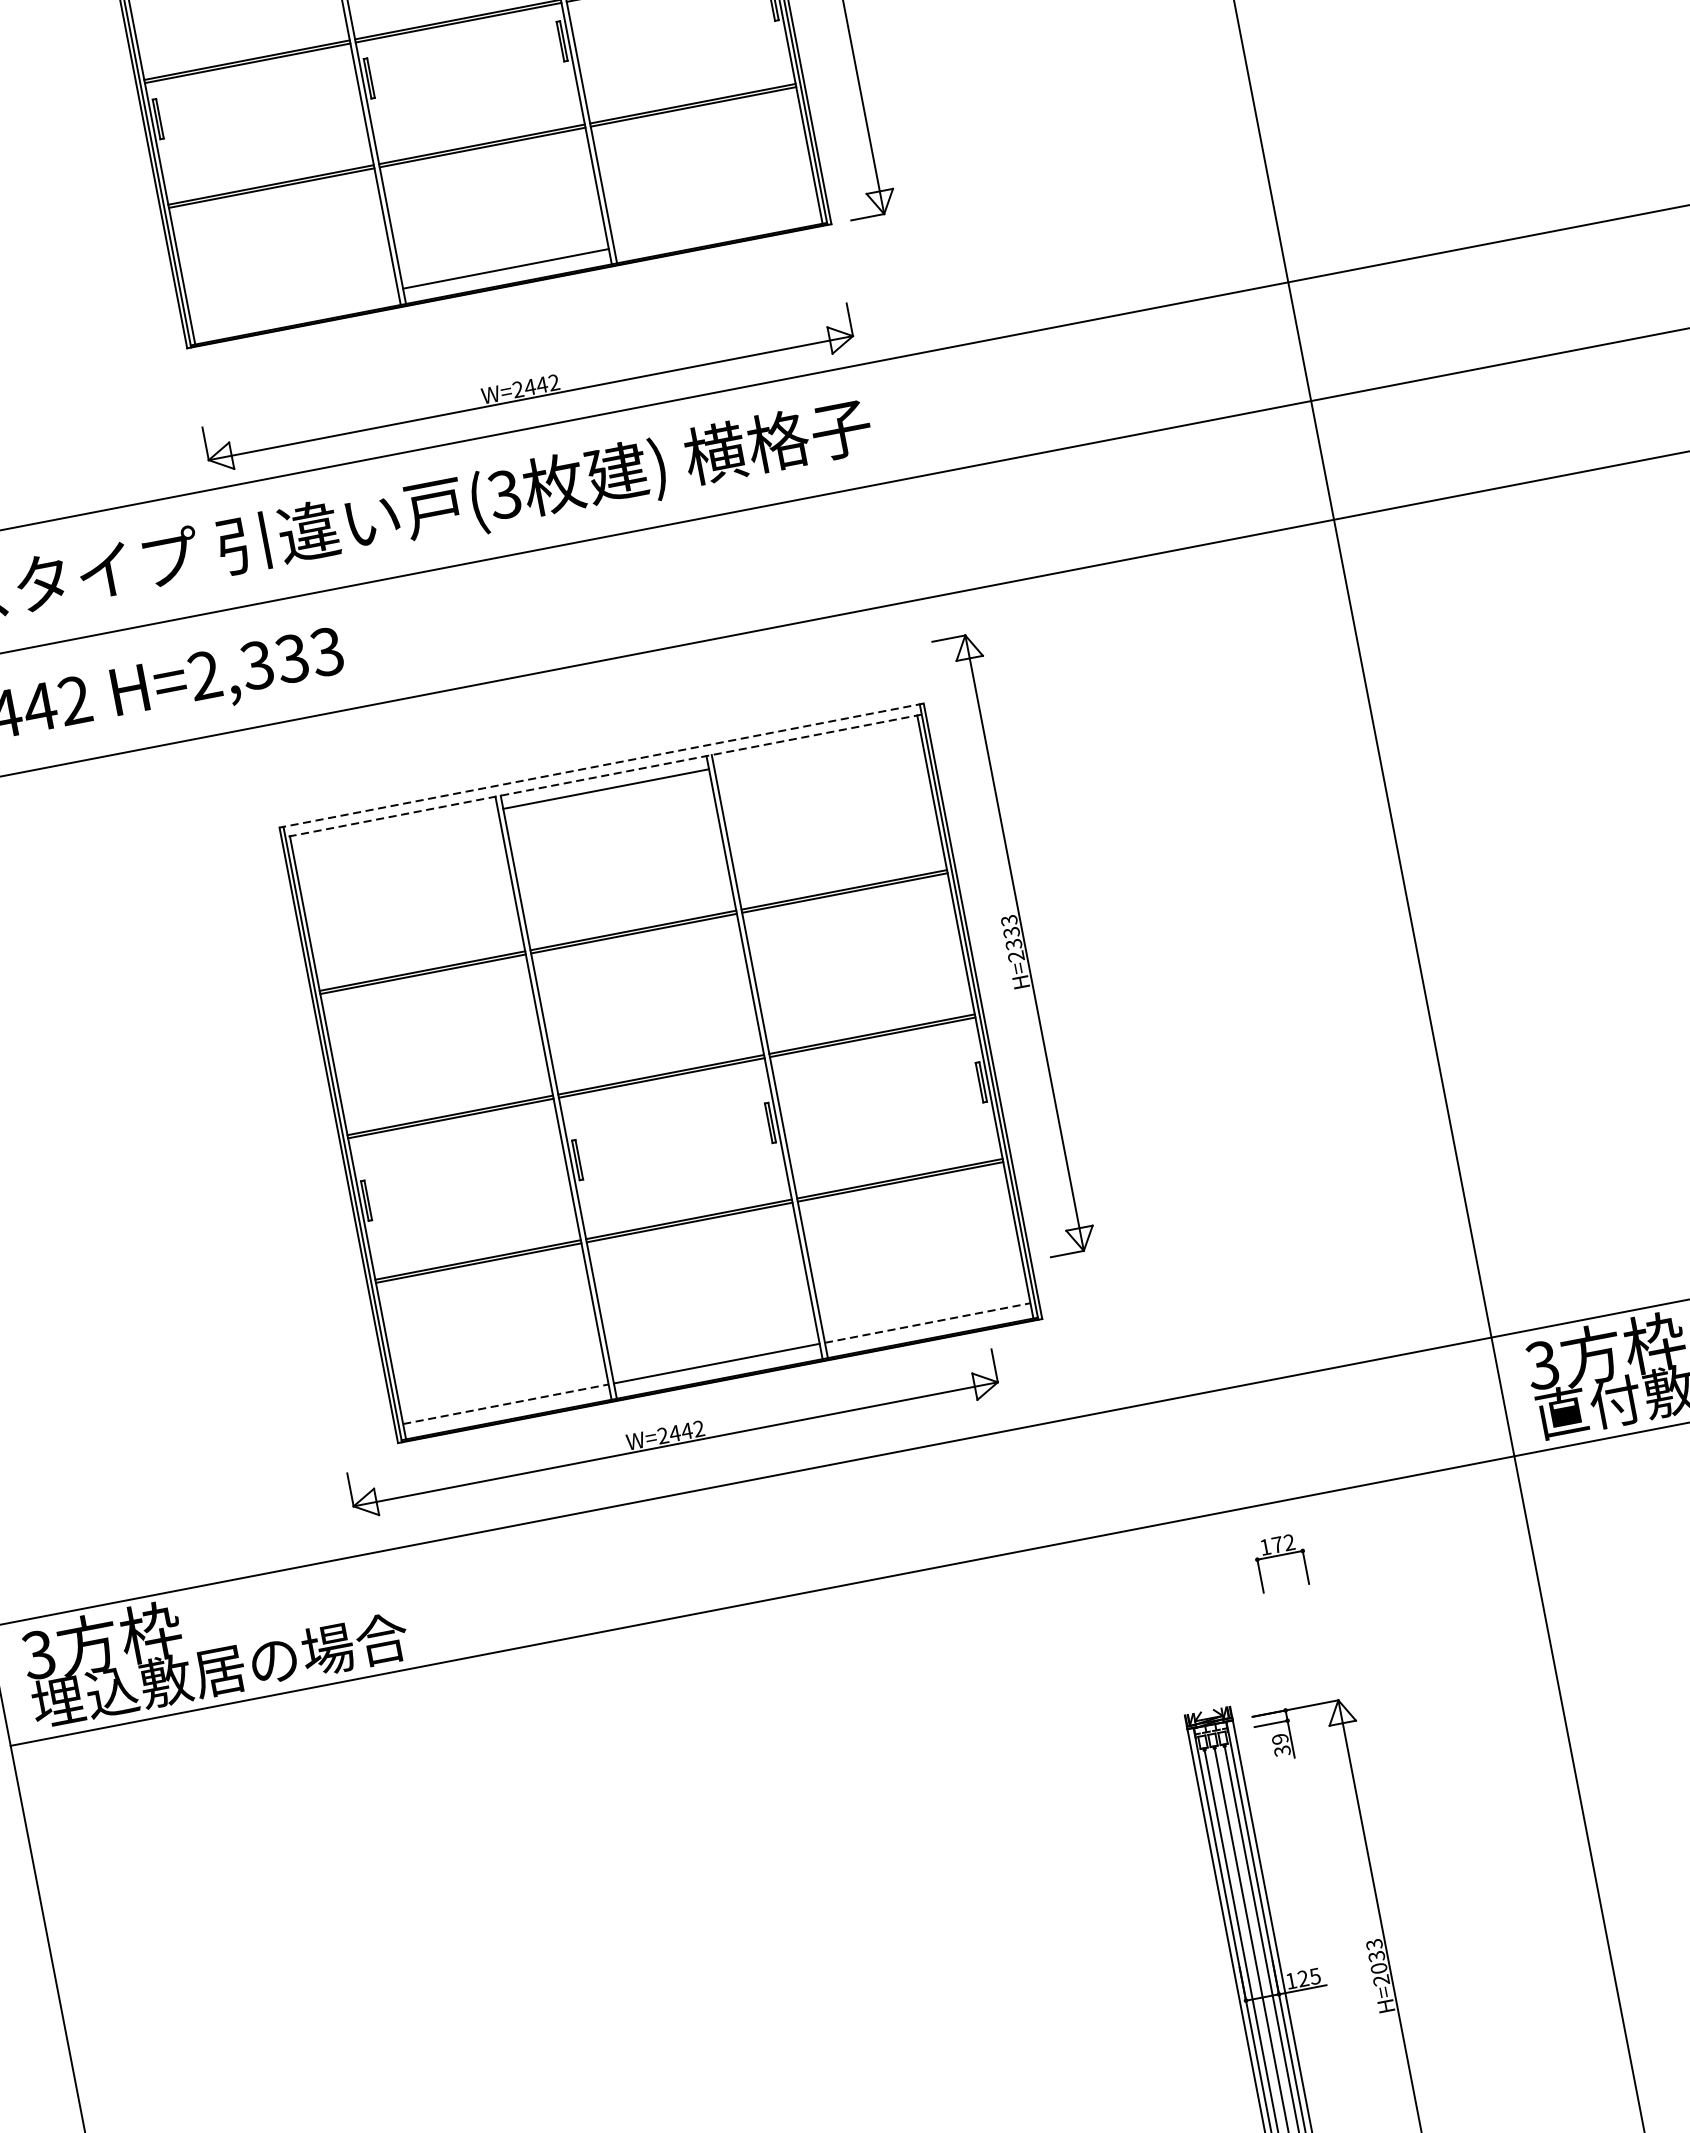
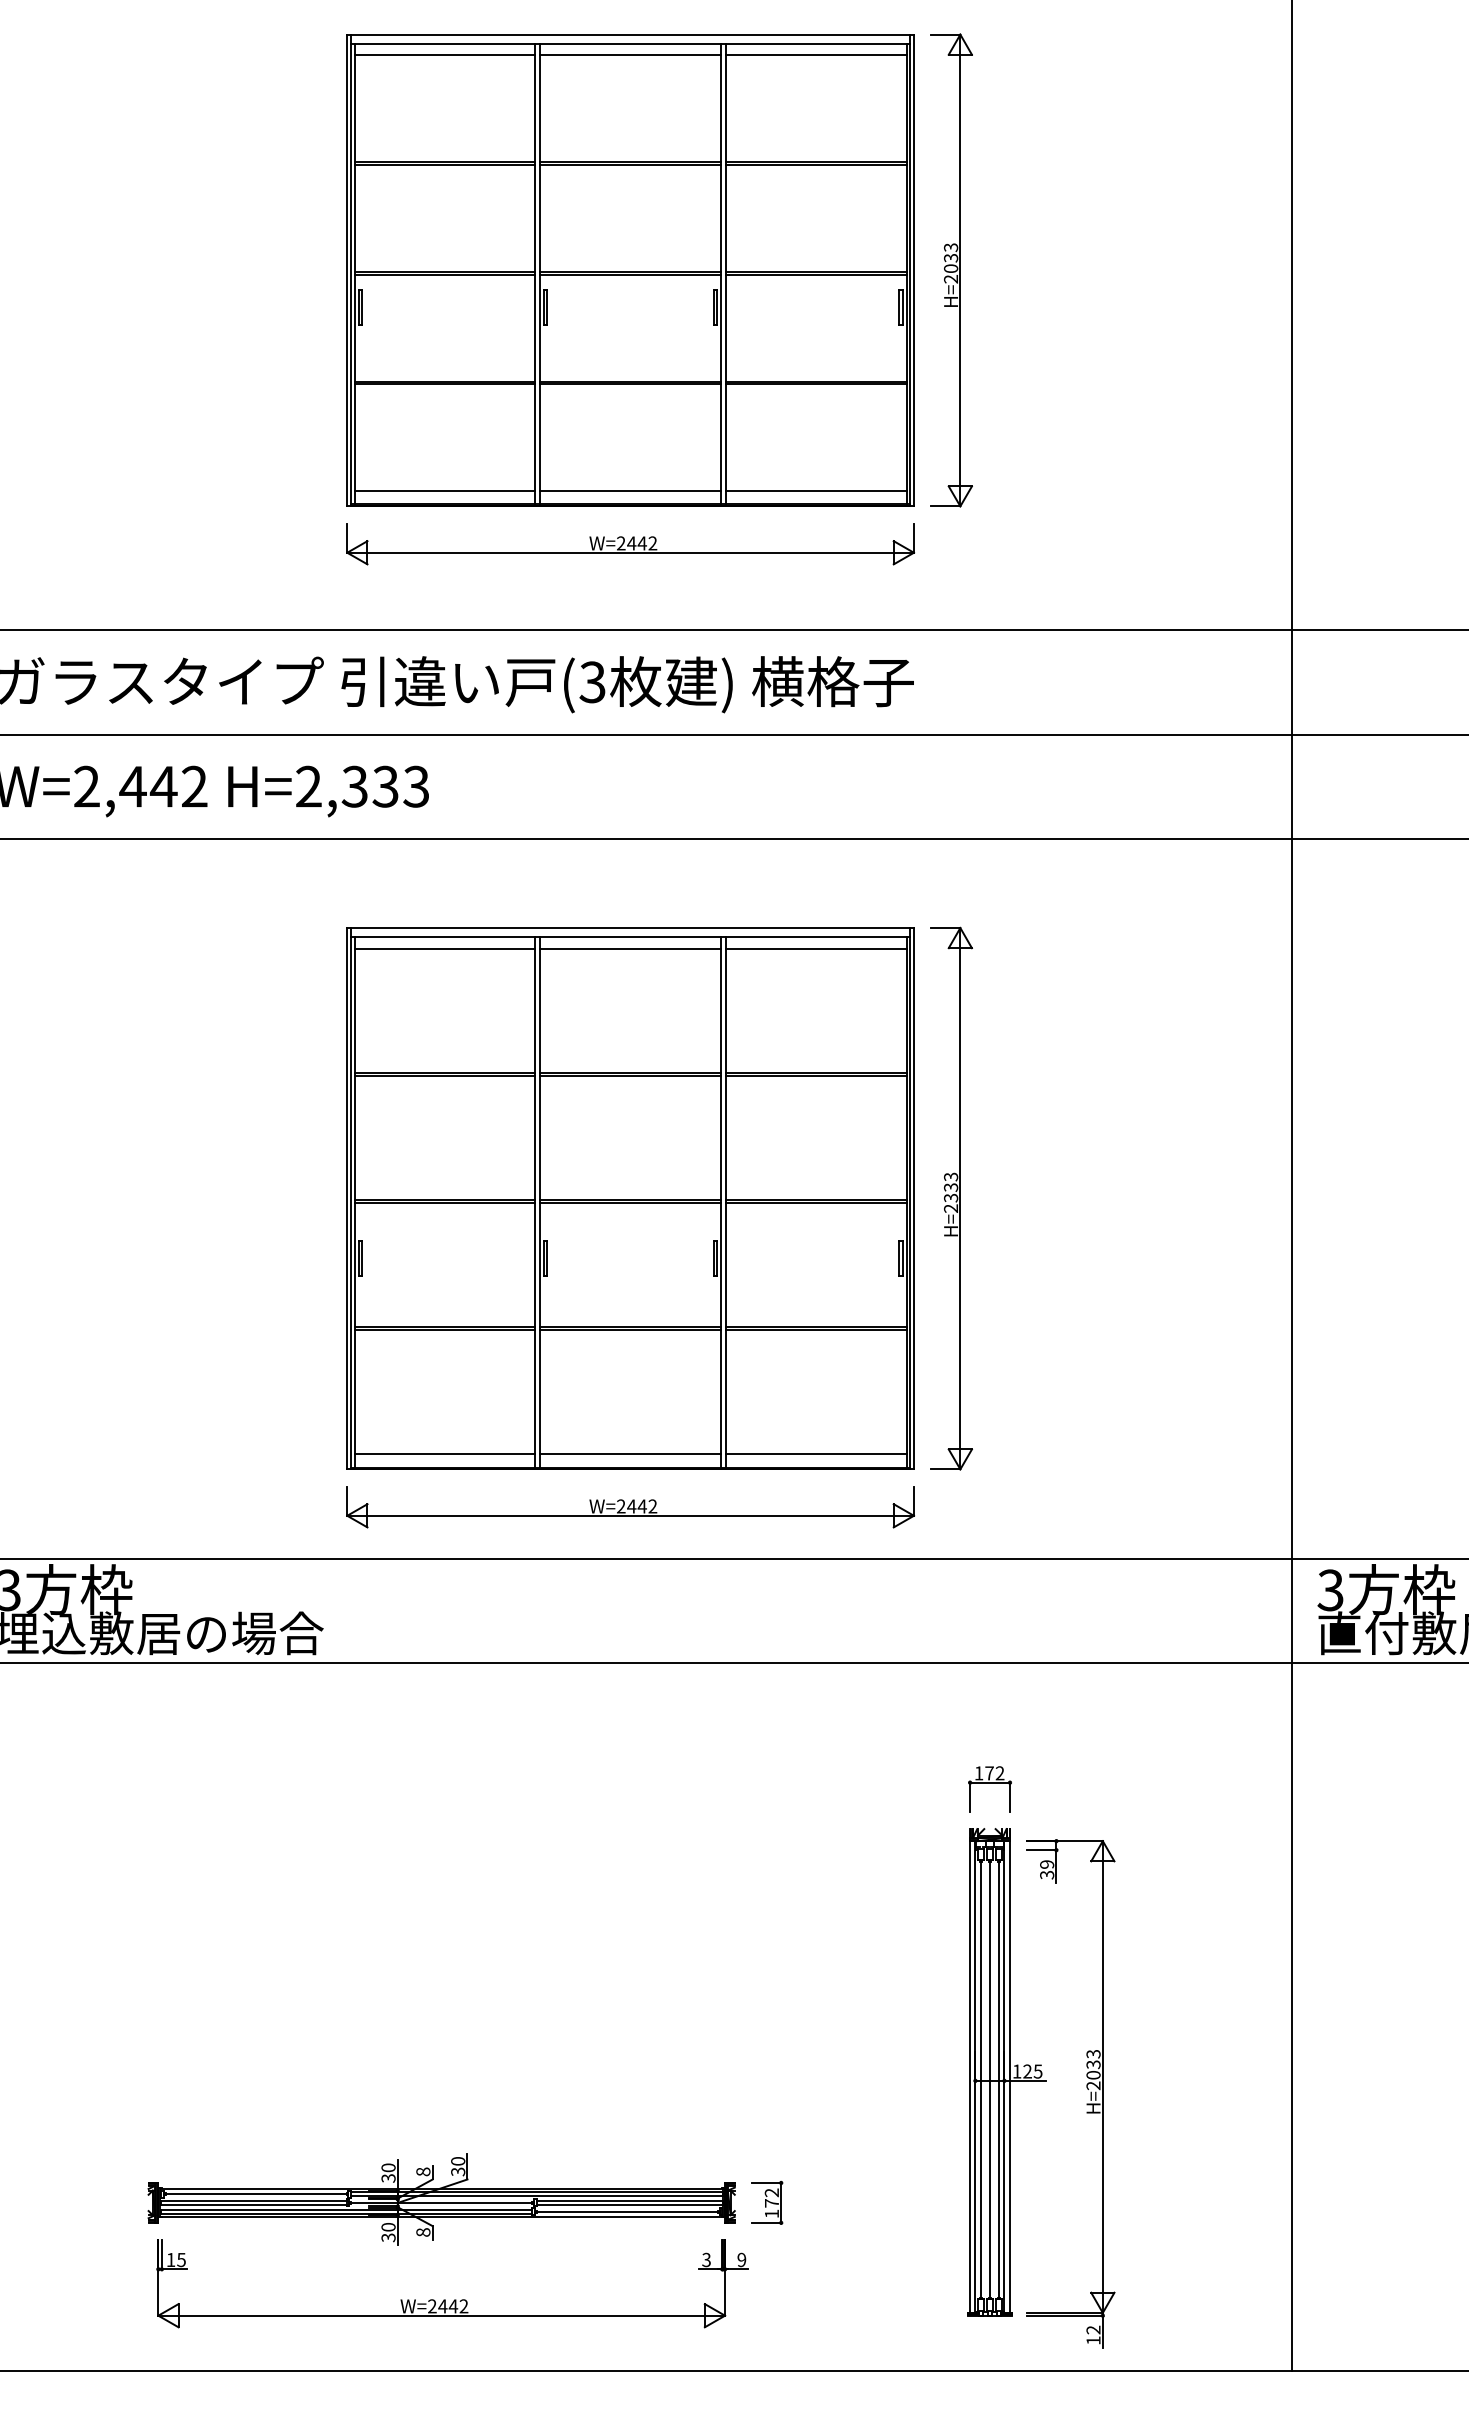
line: (716, 228) -> (815, 491), added
line: (294, 310) -> (444, 491), added
part: (528, 388) -> (630, 544), moved
line: (816, 748) -> (815, 948), added
line: (601, 766) -> (630, 928), dashed -> solid
line: (603, 776) -> (630, 937), dashed -> solid
line: (394, 829) -> (444, 948), added
part: (1014, 944) -> (951, 1198), moved
line: (928, 1323) -> (816, 1454), dashed -> solid
line: (506, 1404) -> (445, 1454), dashed -> solid
part: (673, 1434) -> (630, 1507), moved
part: (1280, 1563) -> (989, 1789), moved

